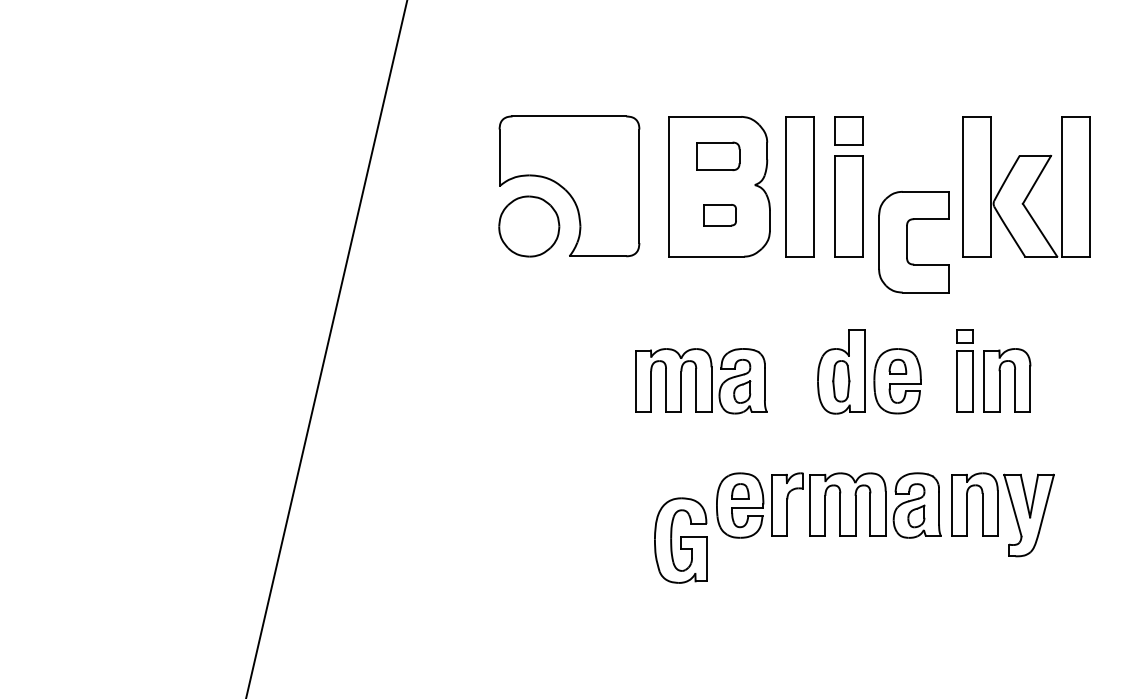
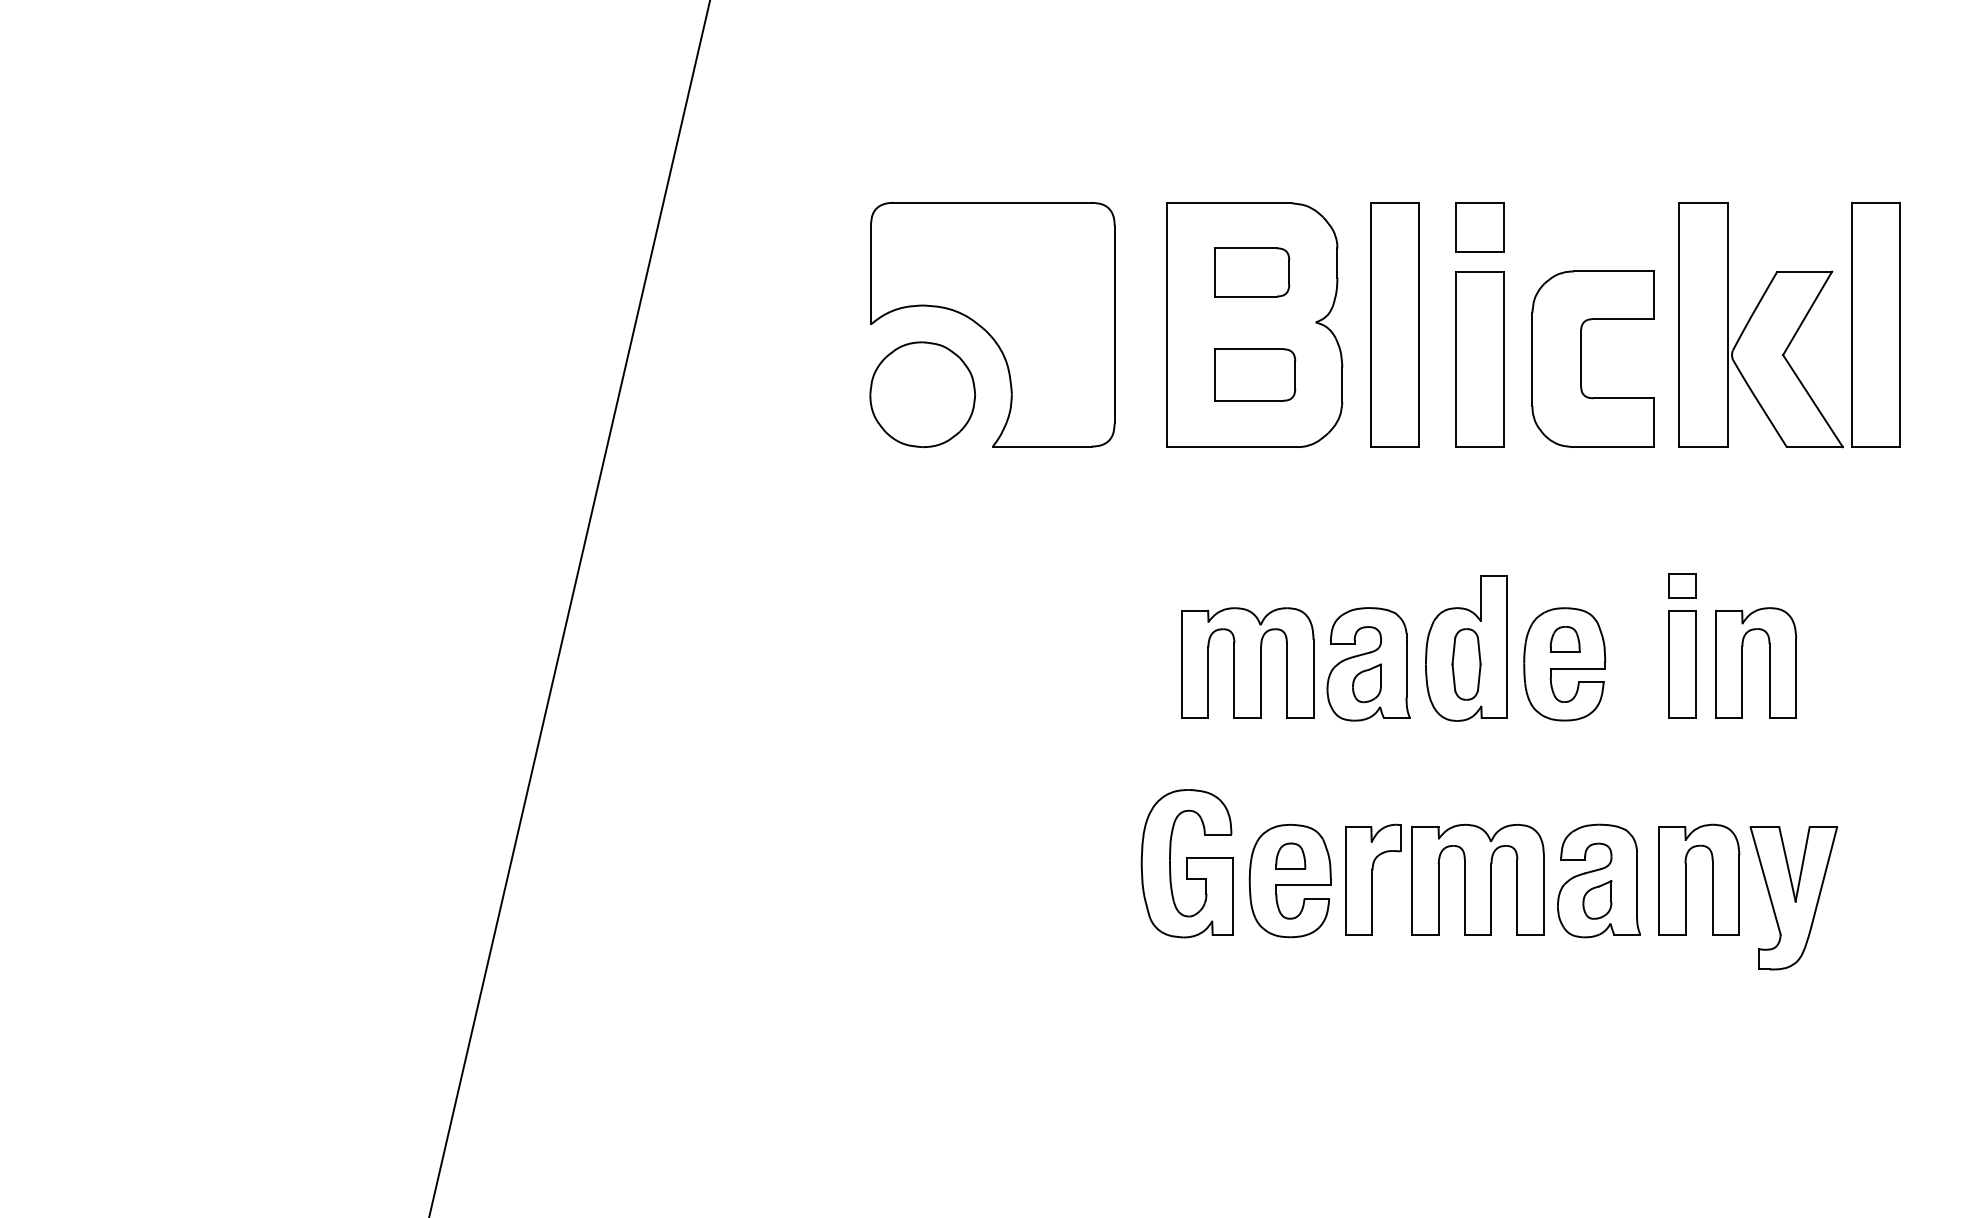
part: (719, 214) -> (1254, 373), size x1.43
part: (913, 242) -> (1592, 359), moved
part: (701, 381) -> (1296, 664), moved
part: (680, 540) -> (1186, 863), moved

